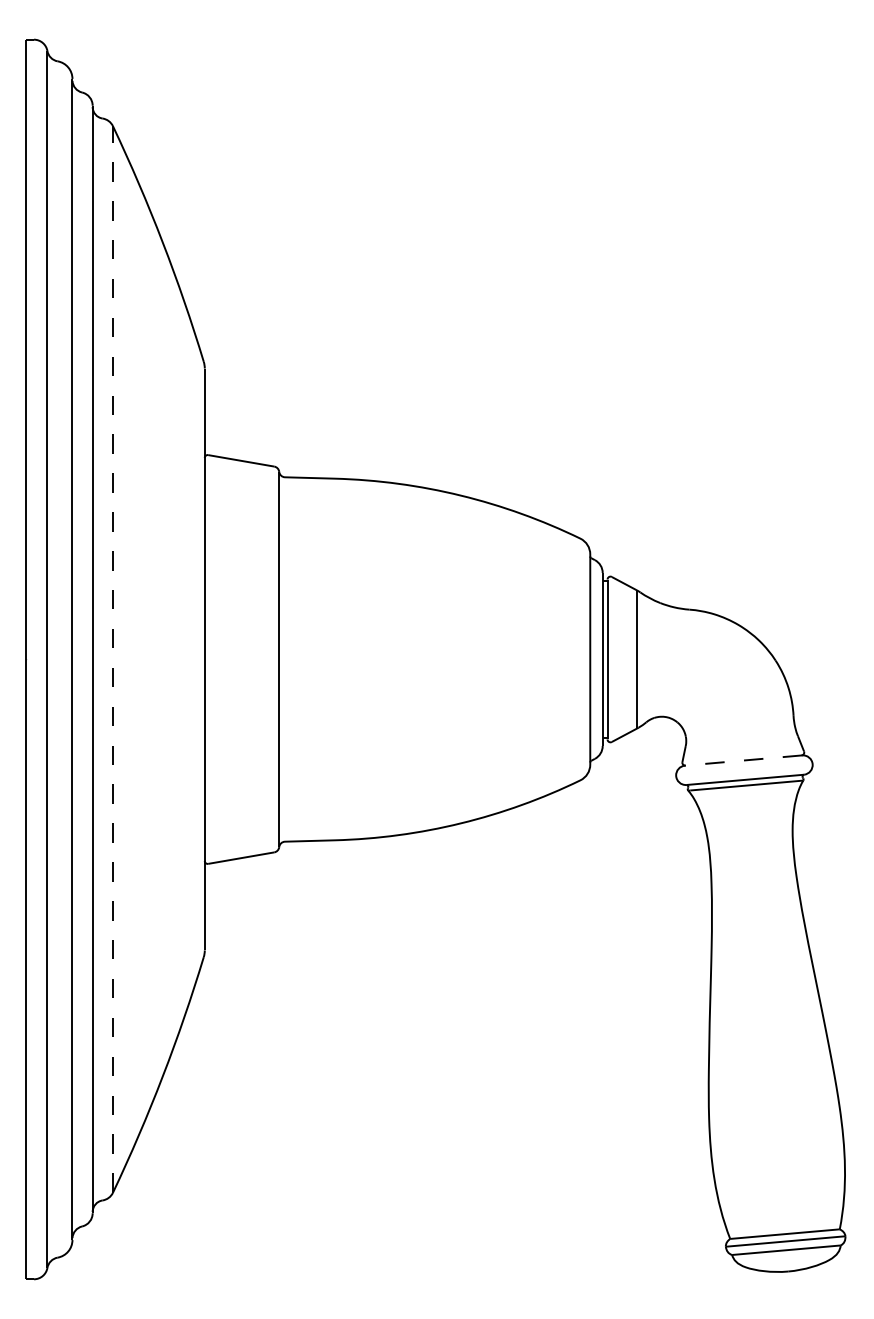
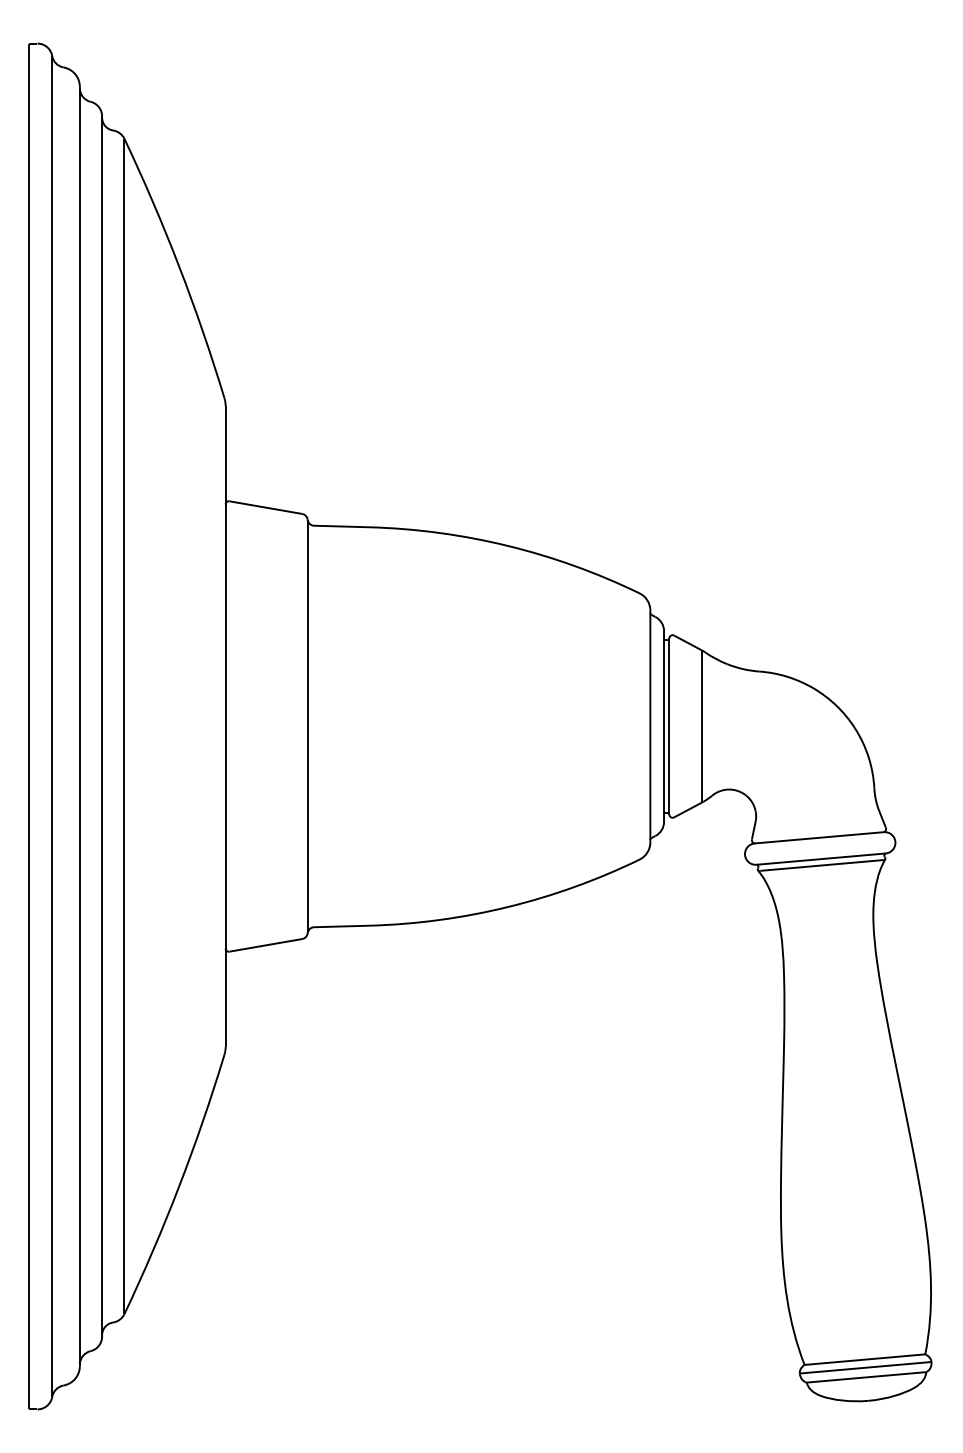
line: (112, 659) -> (124, 726), dashed -> solid
line: (743, 760) -> (819, 837), dashed -> solid

